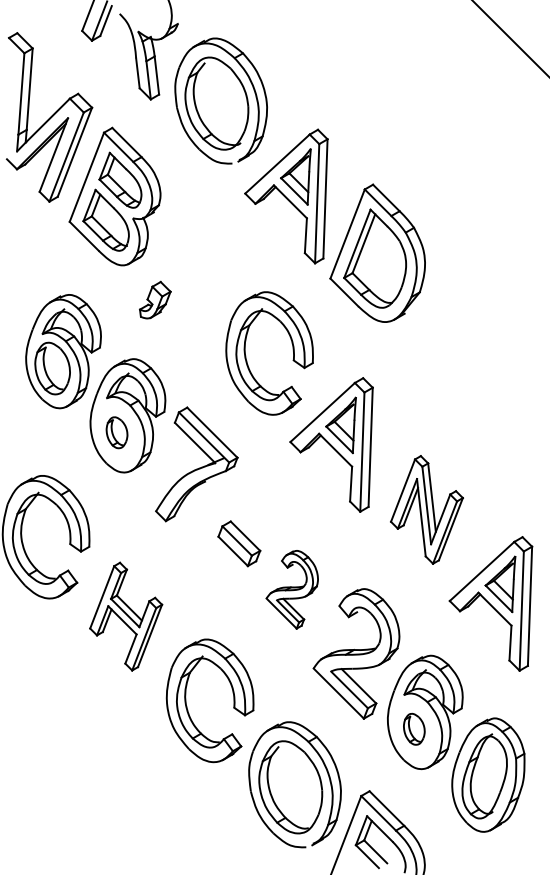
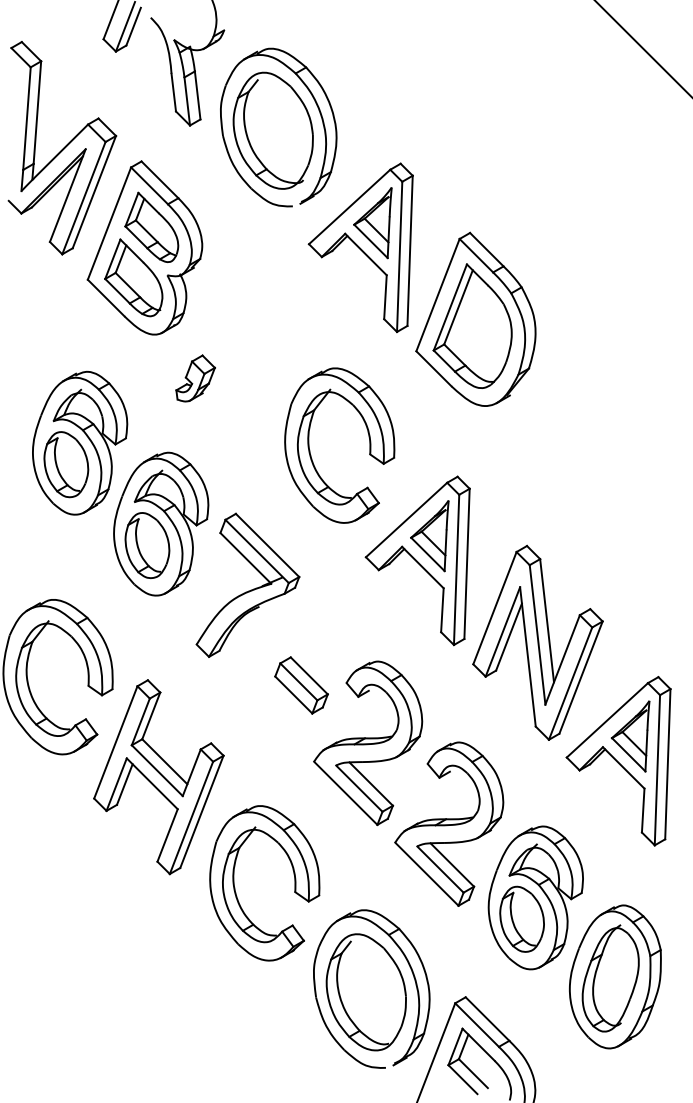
part: (117, 432) -> (147, 545), size x1.67
part: (426, 509) -> (537, 642), size x1.43
part: (292, 589) -> (368, 743), size x1.67
part: (125, 616) -> (158, 777), size x1.43
part: (413, 728) -> (521, 918), size x1.67

